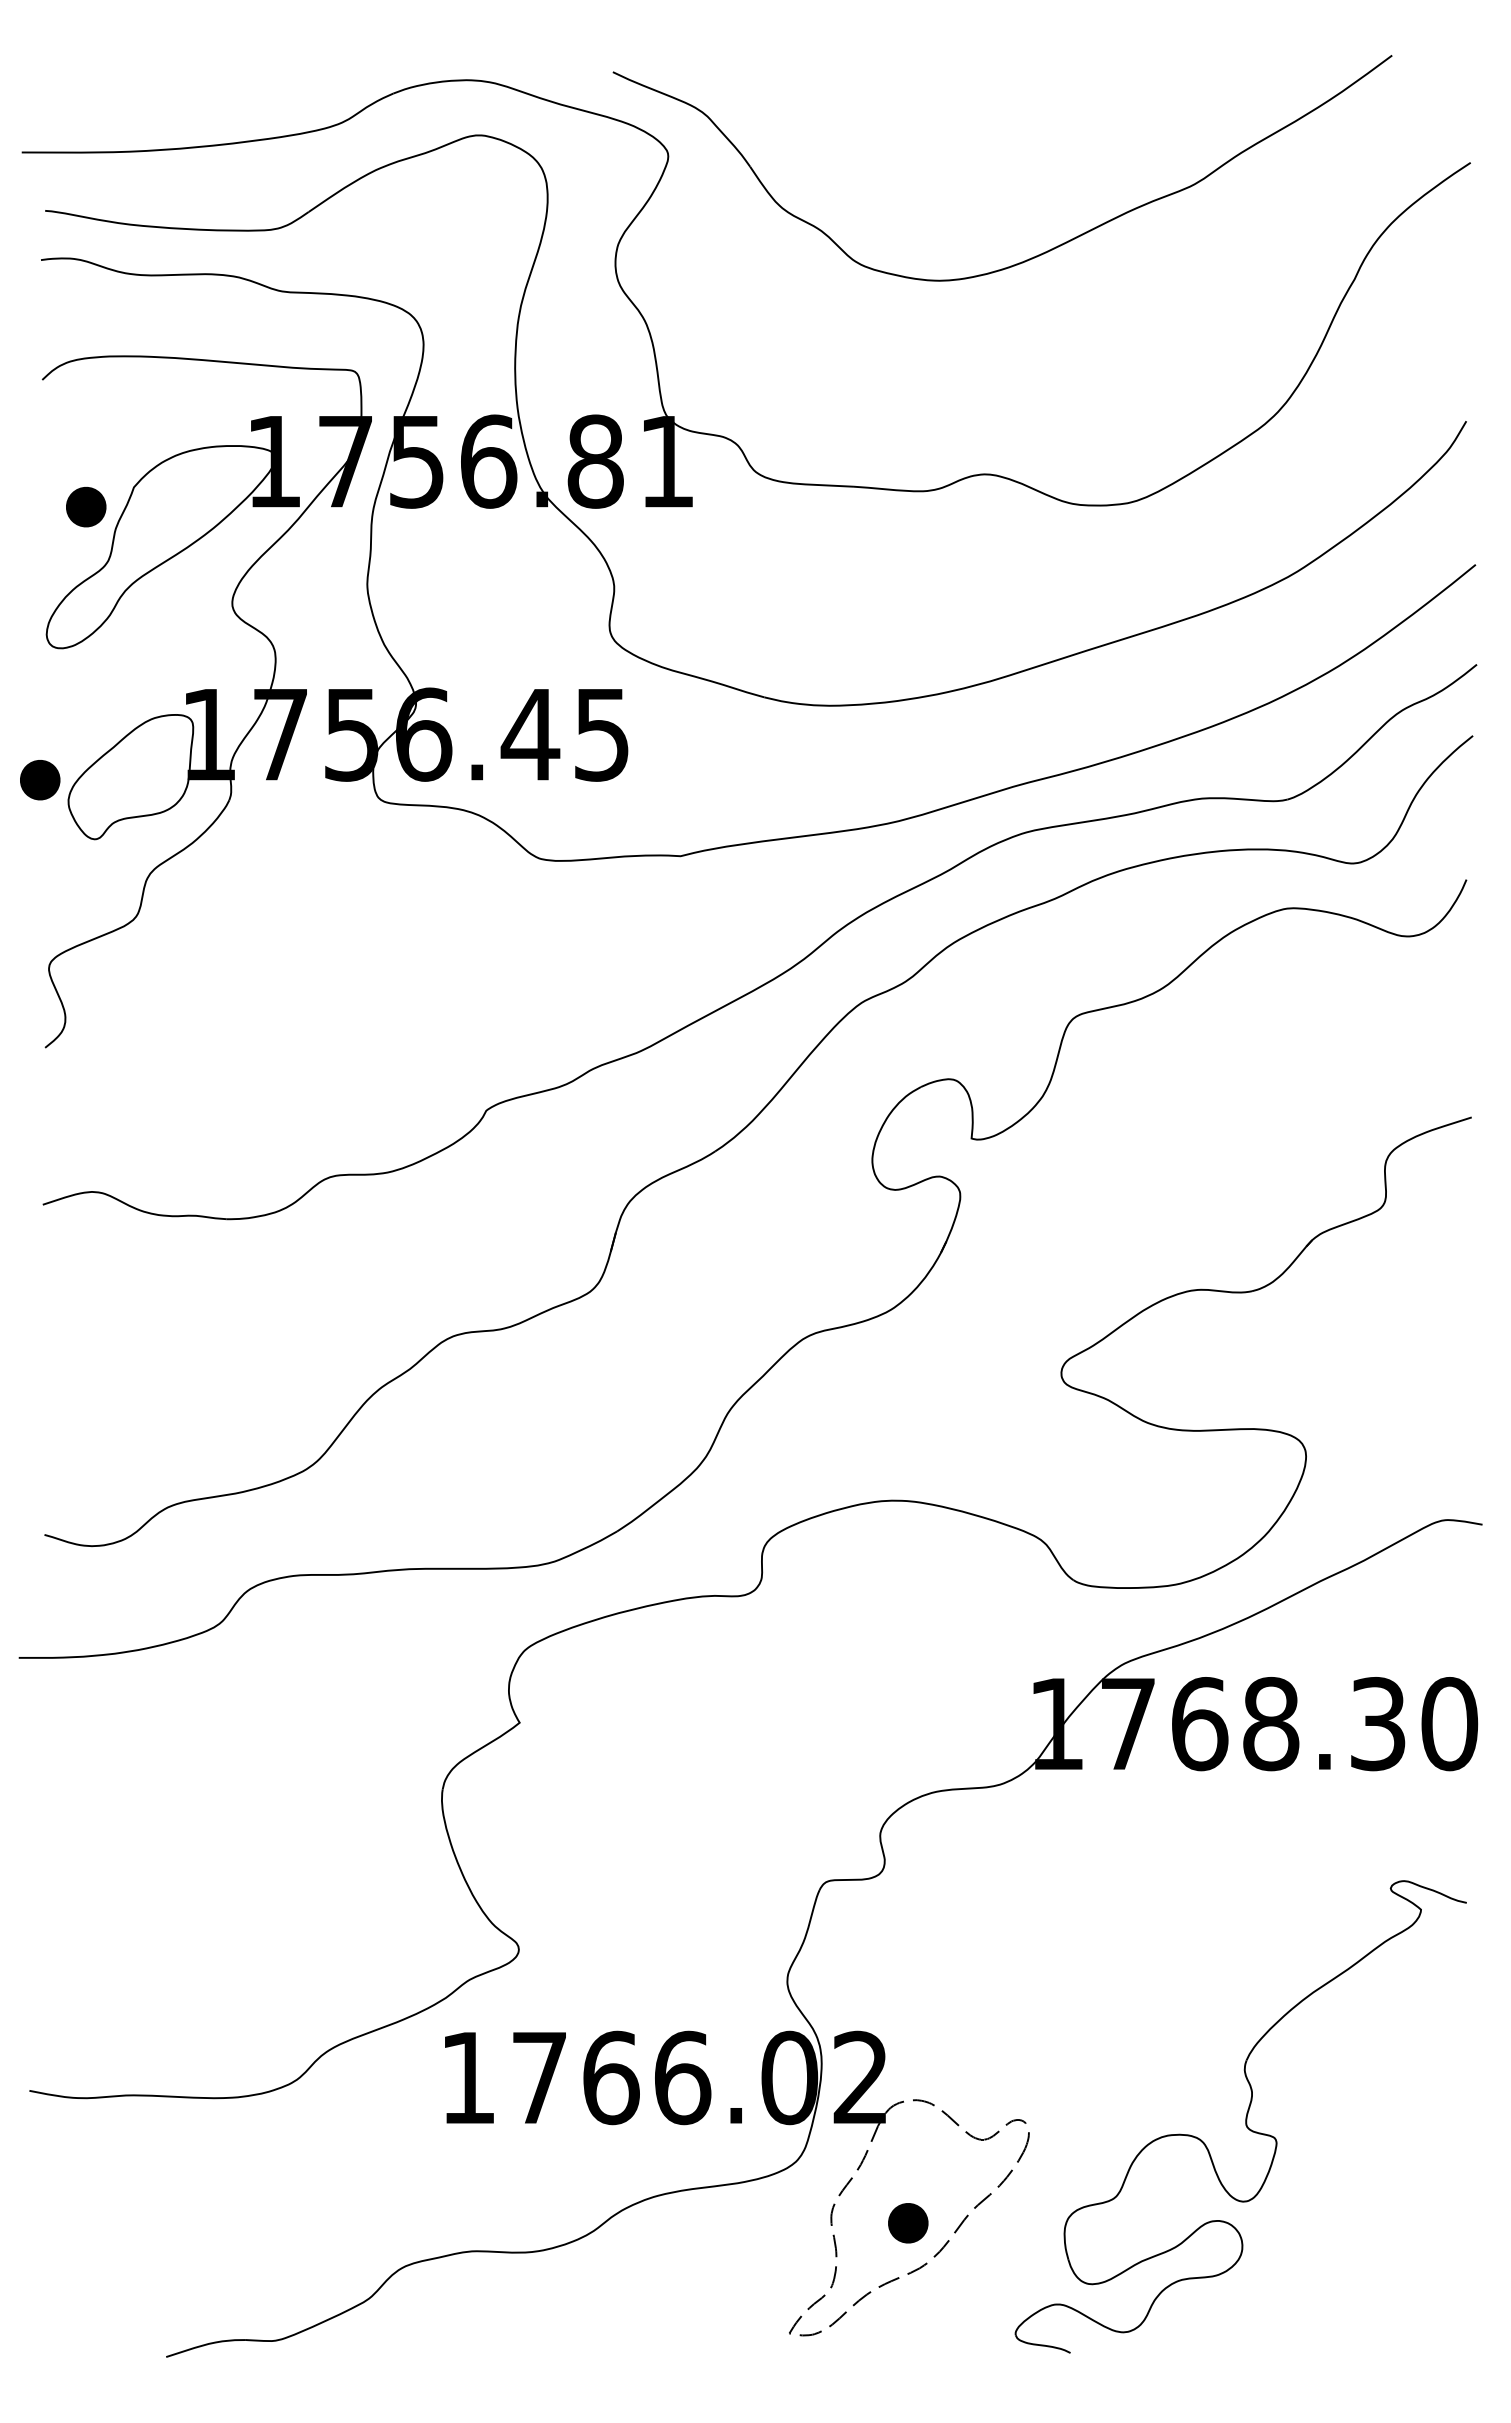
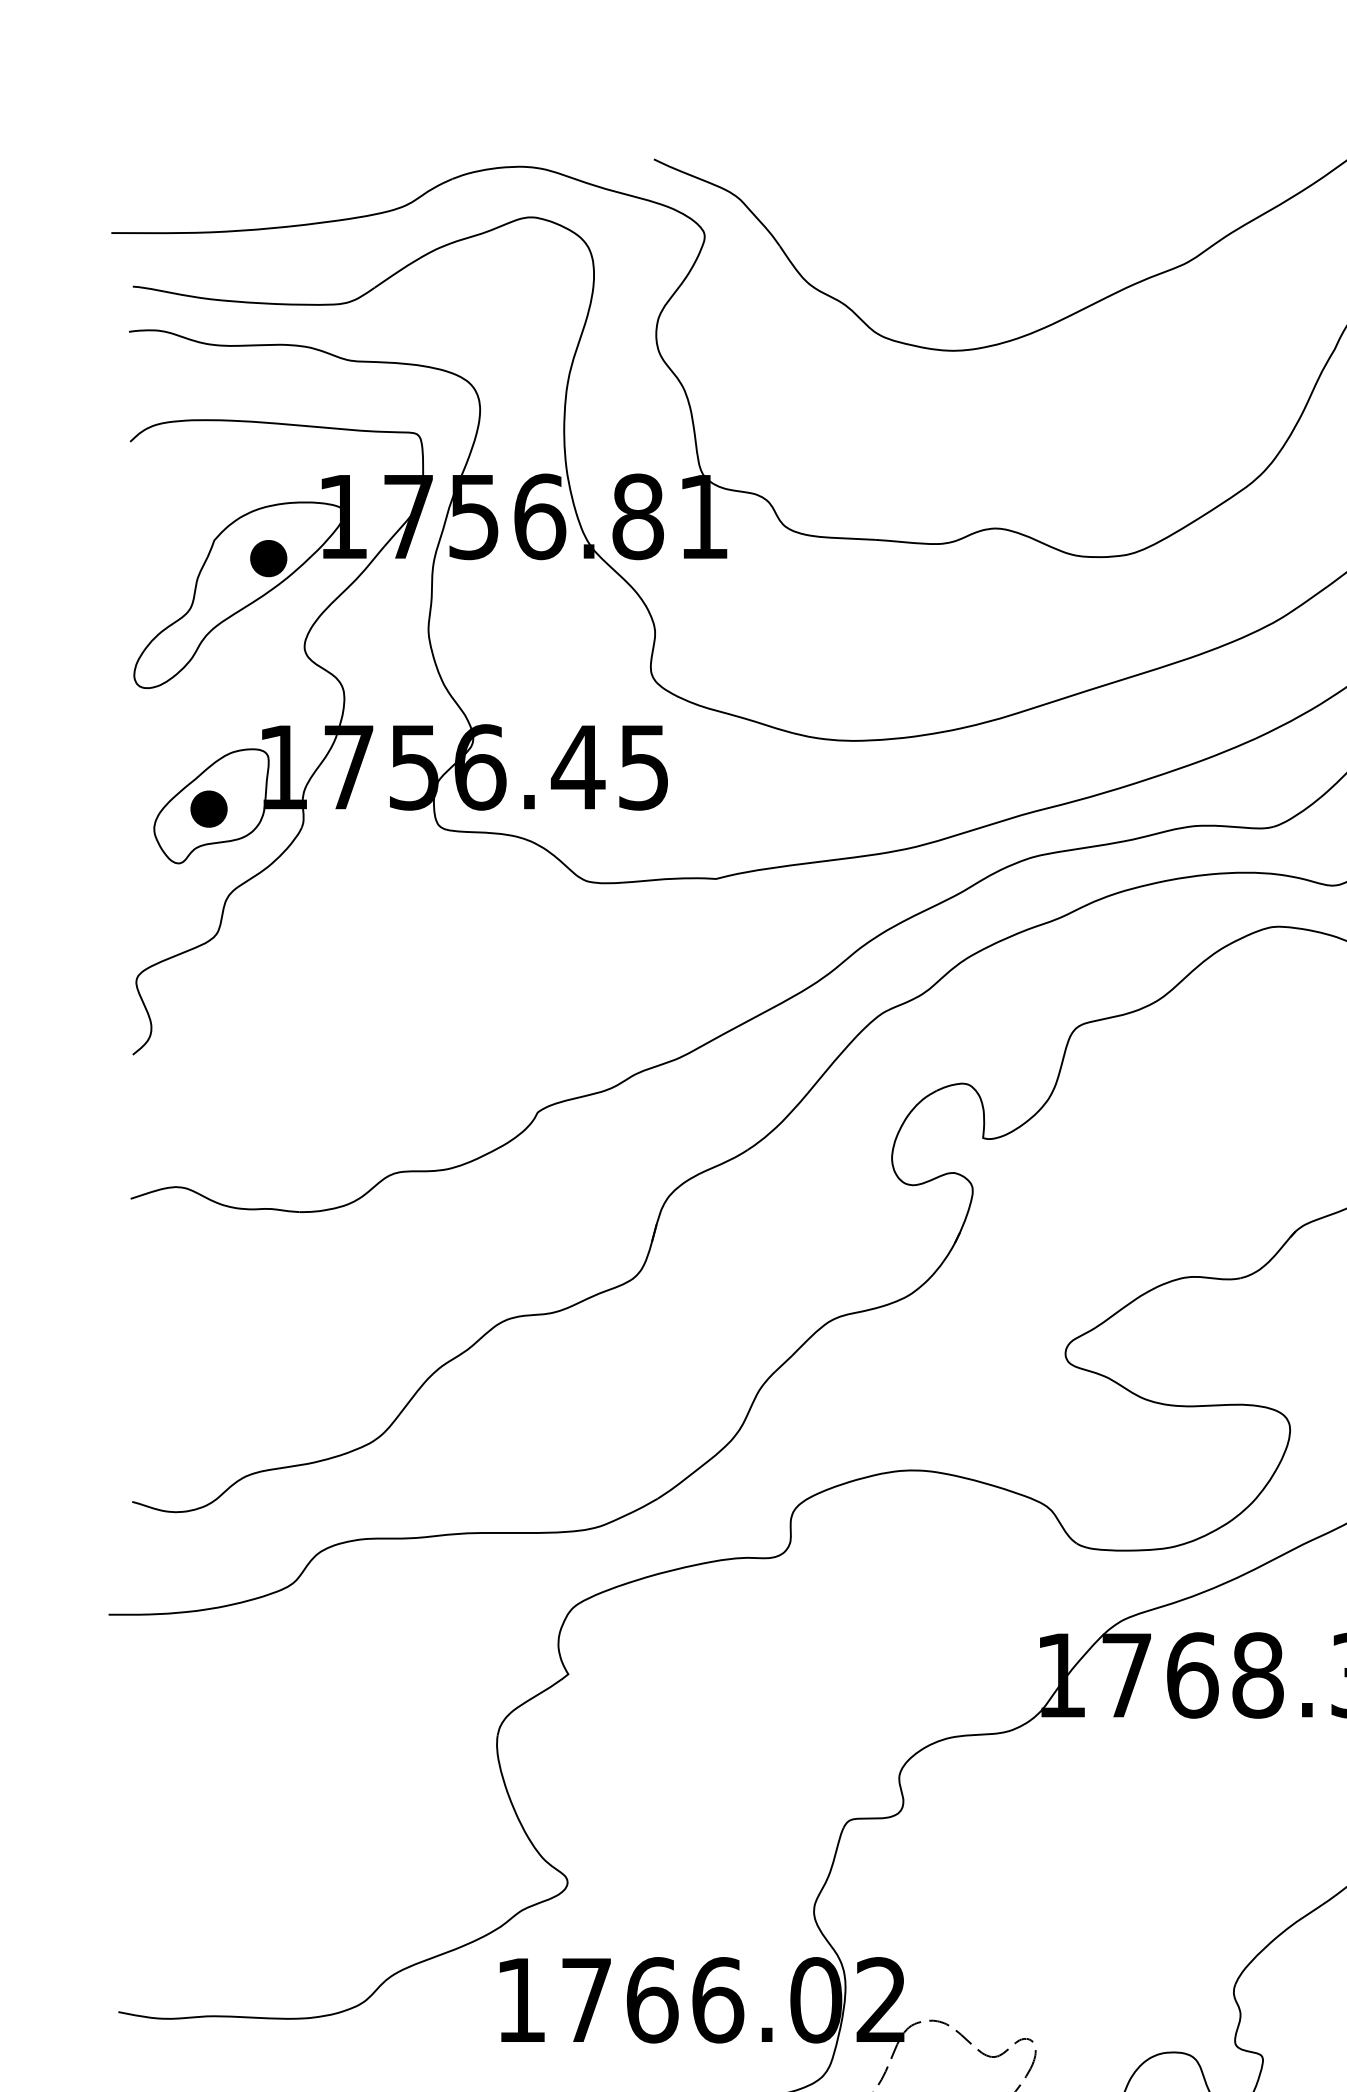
part: (86, 507) -> (268, 558), moved
part: (40, 780) -> (209, 809), moved

